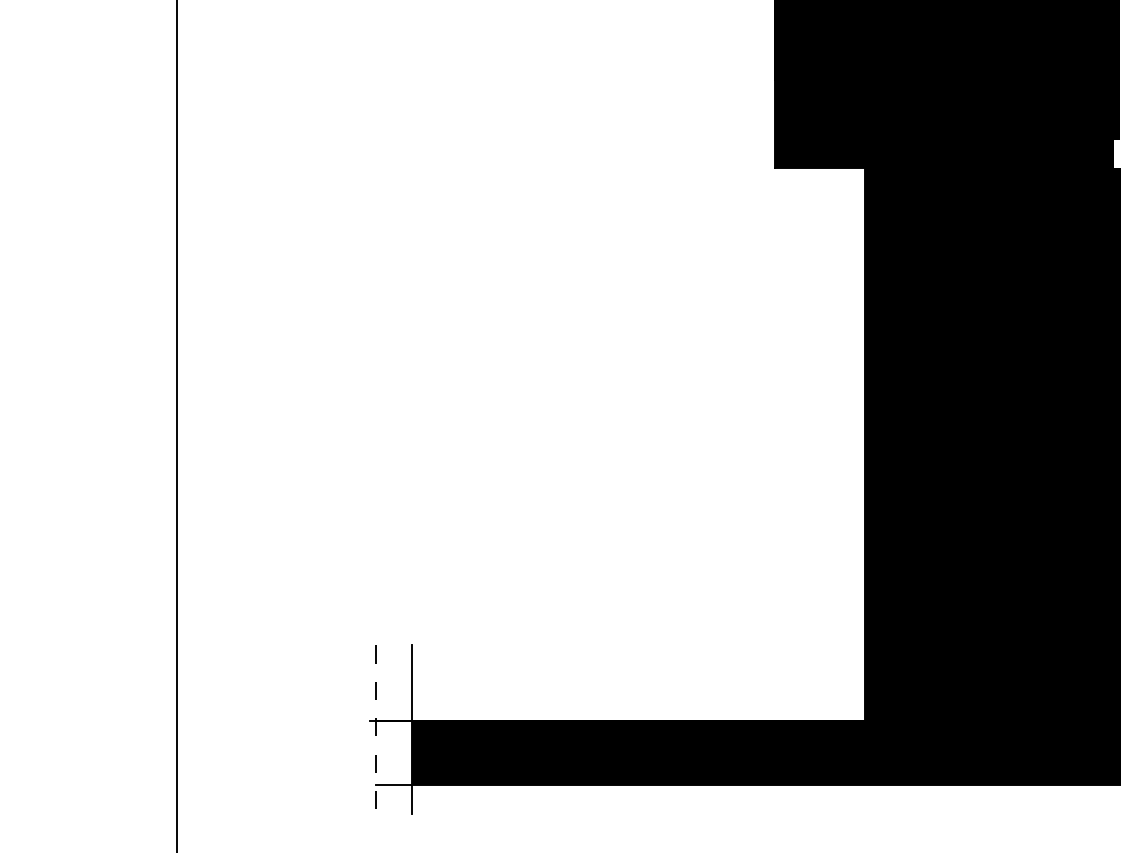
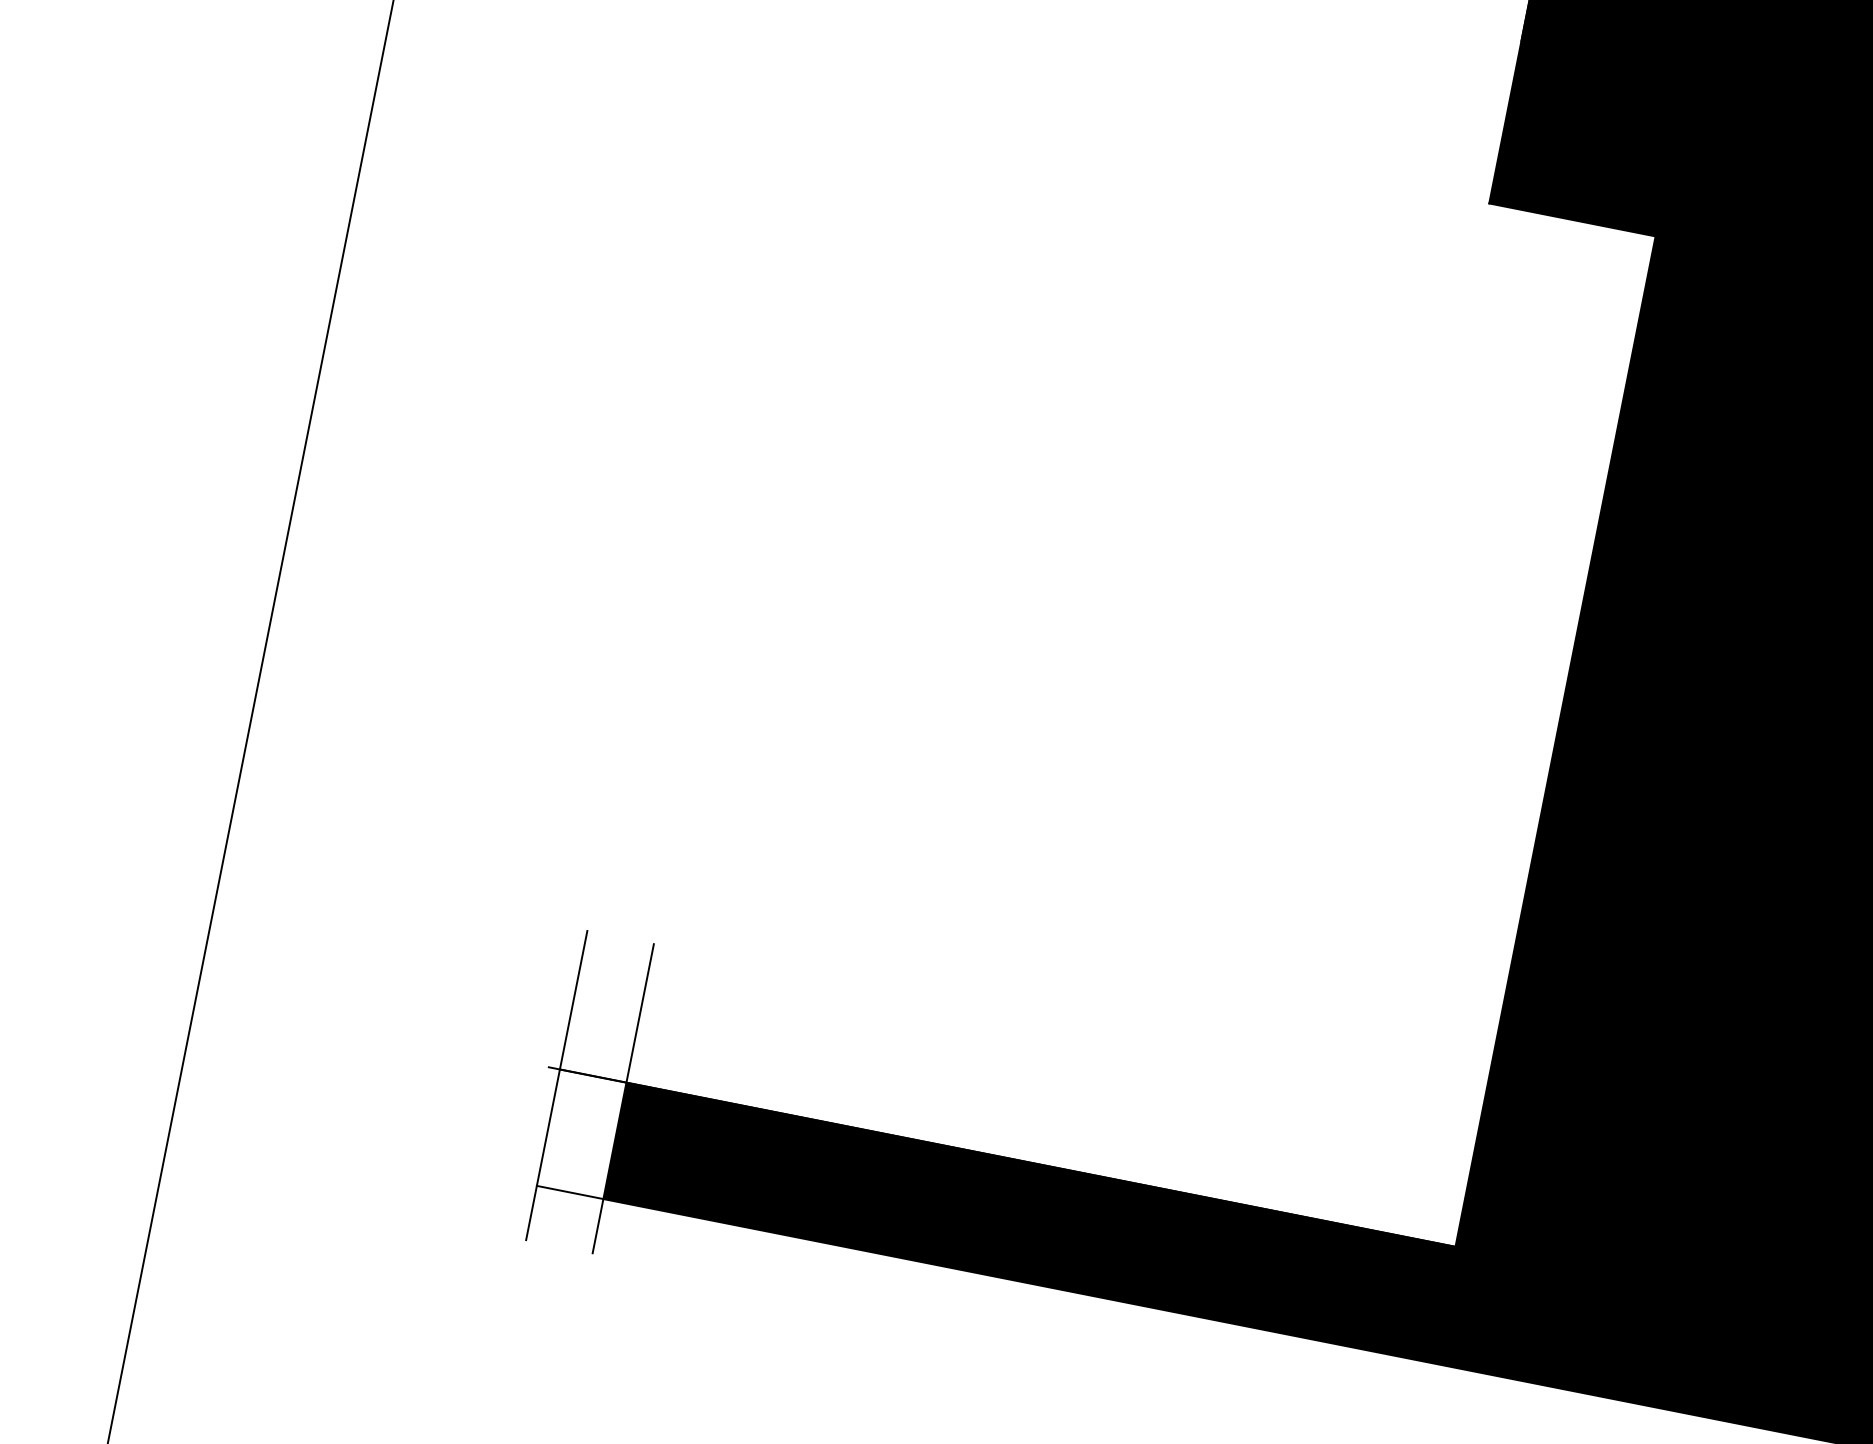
line: (375, 729) -> (556, 1084), dashed -> solid

